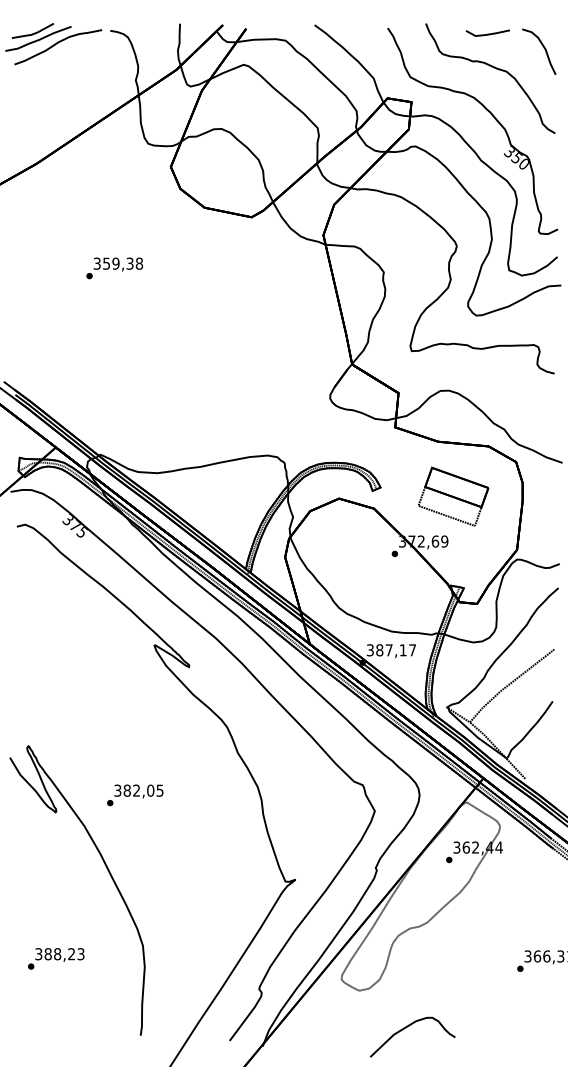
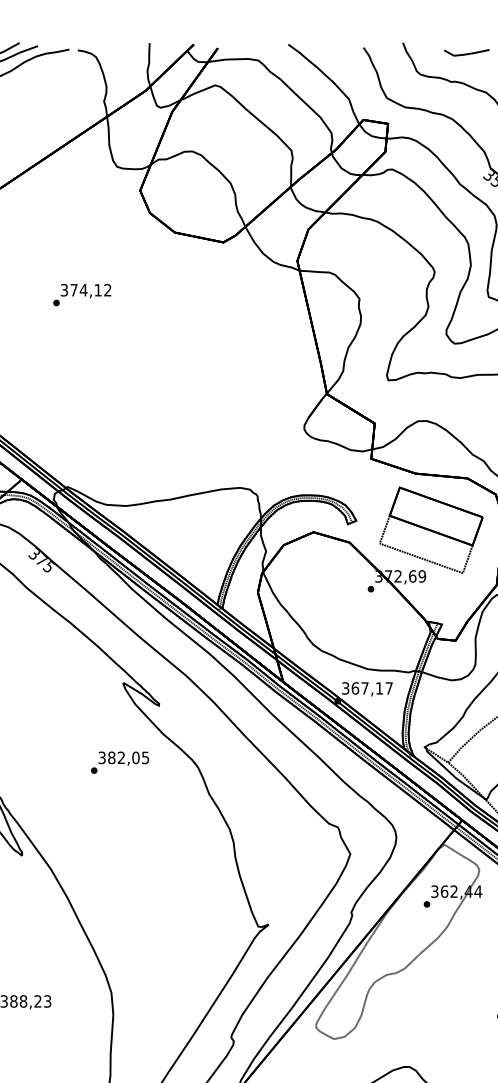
text: (123, 263) -> (91, 290), 359,38 -> 374,12
part: (453, 496) -> (431, 530), size x1.43
text: (379, 650) -> (355, 688), 387,17 -> 367,17
text: (135, 795) -> (120, 762), moved

